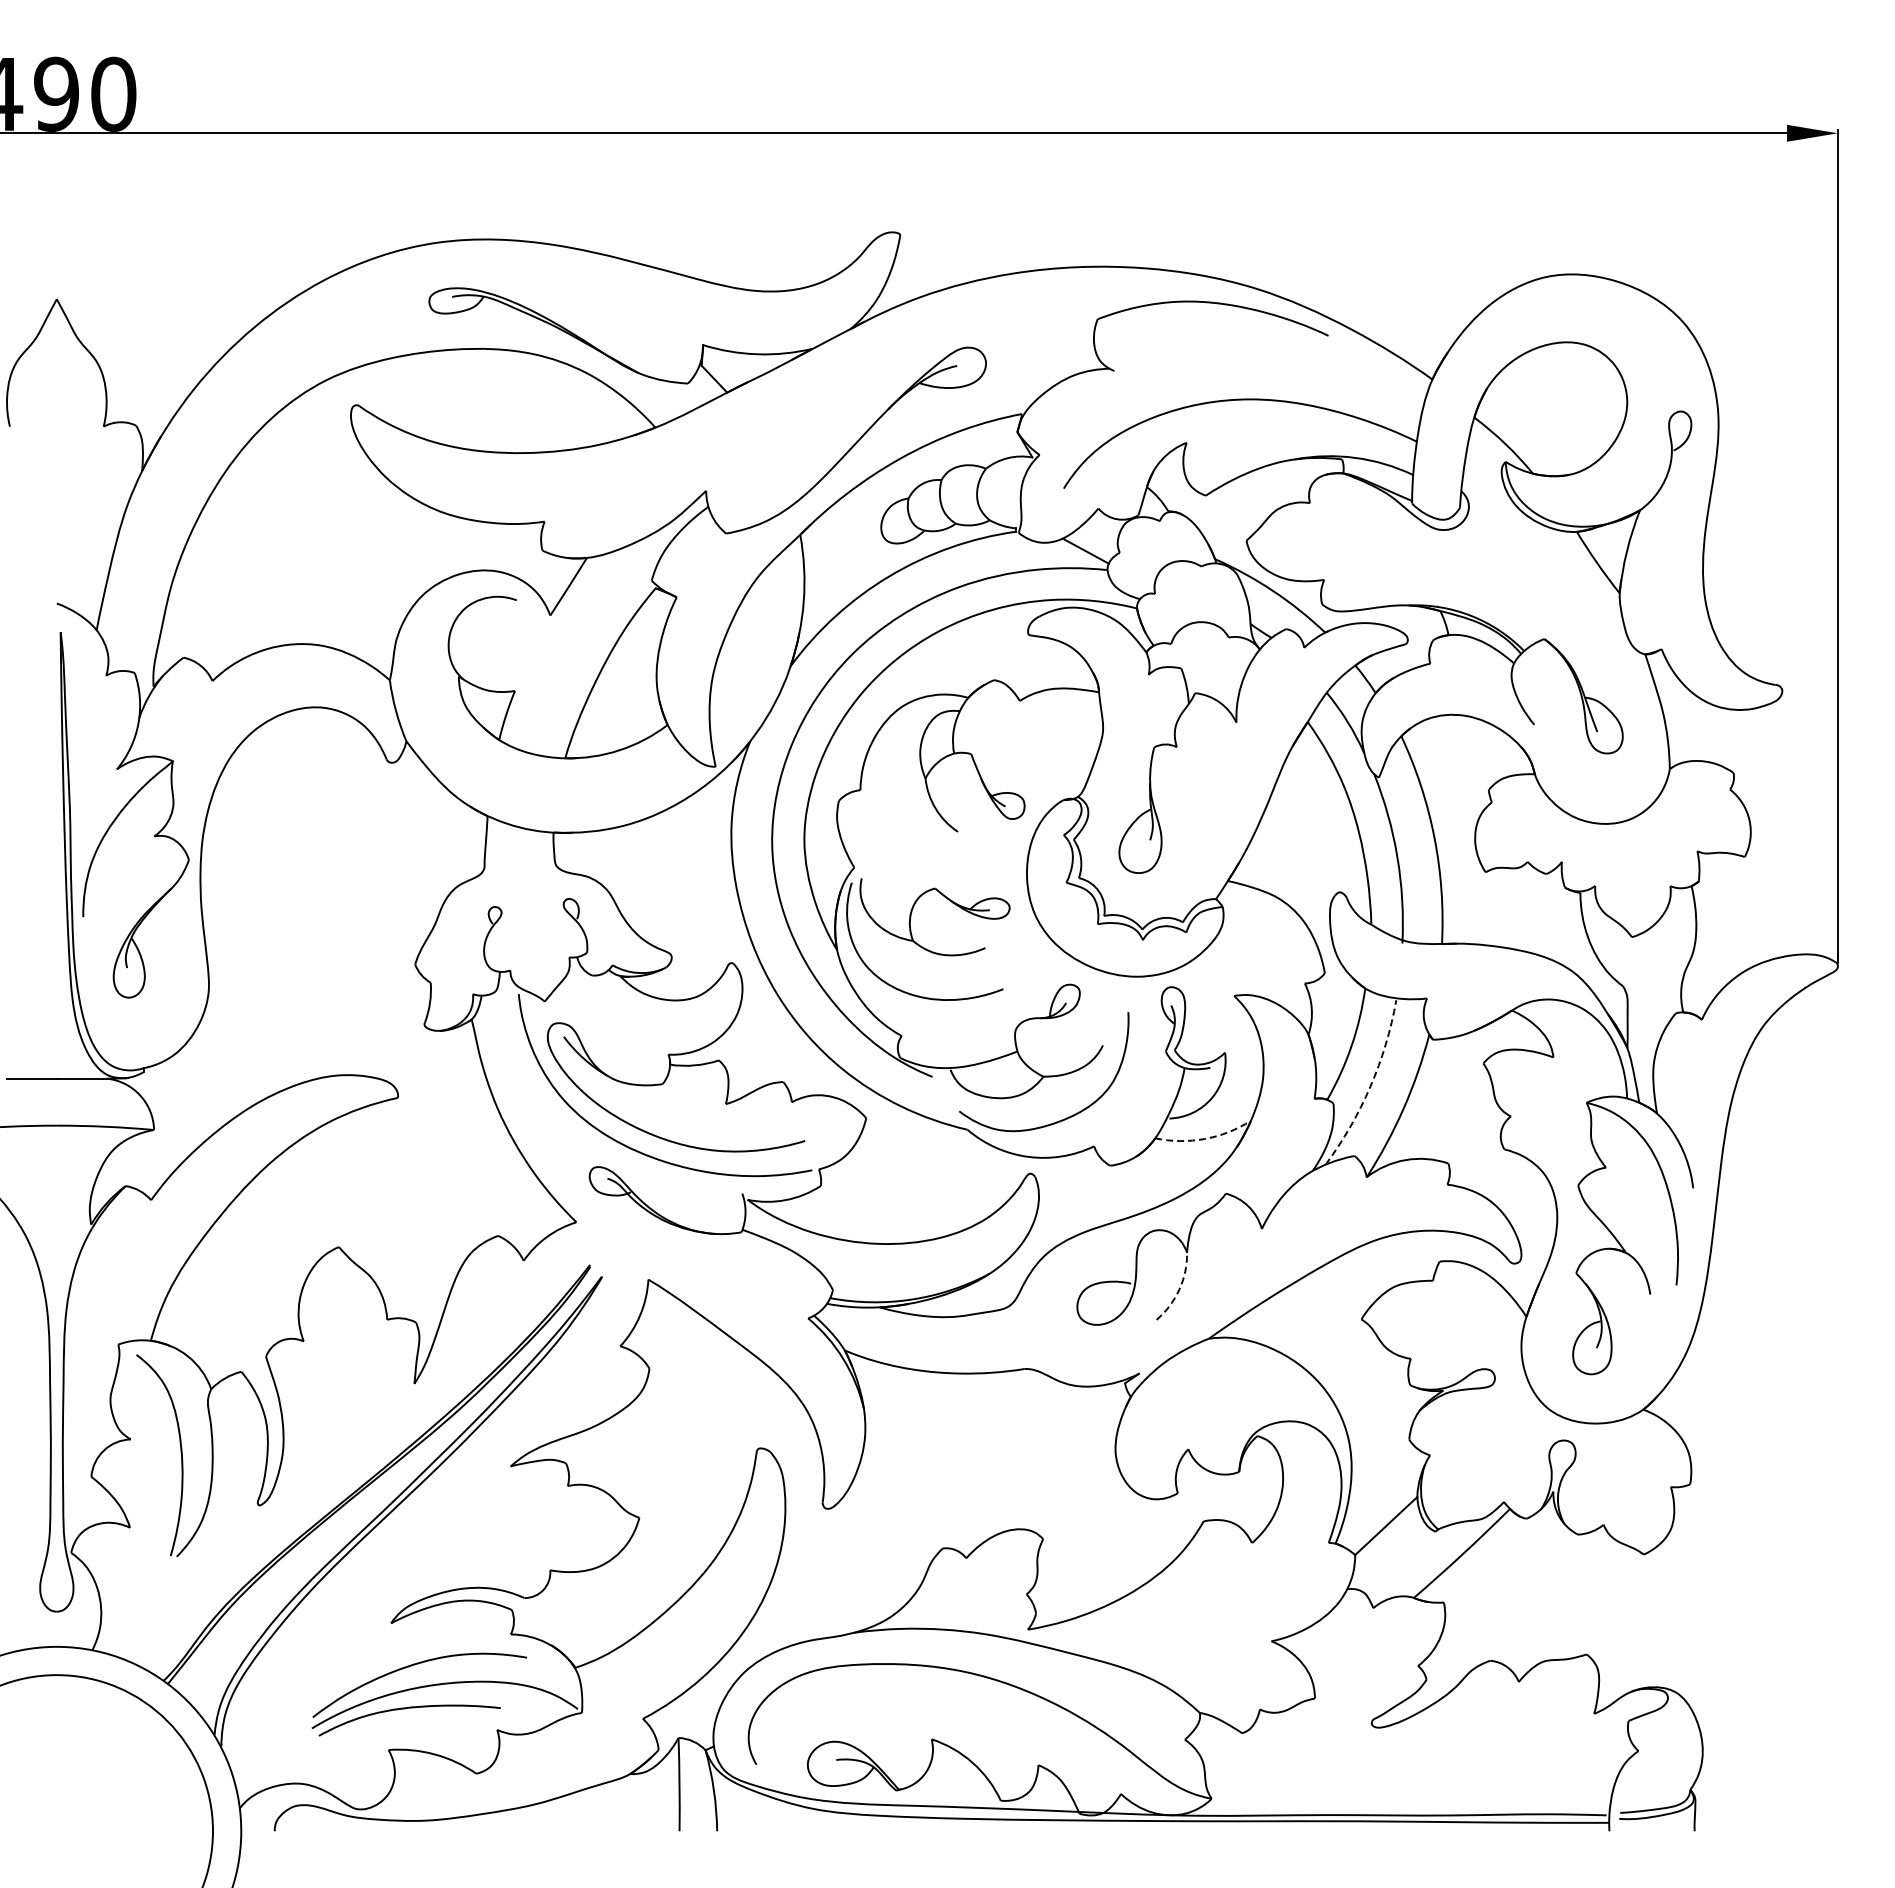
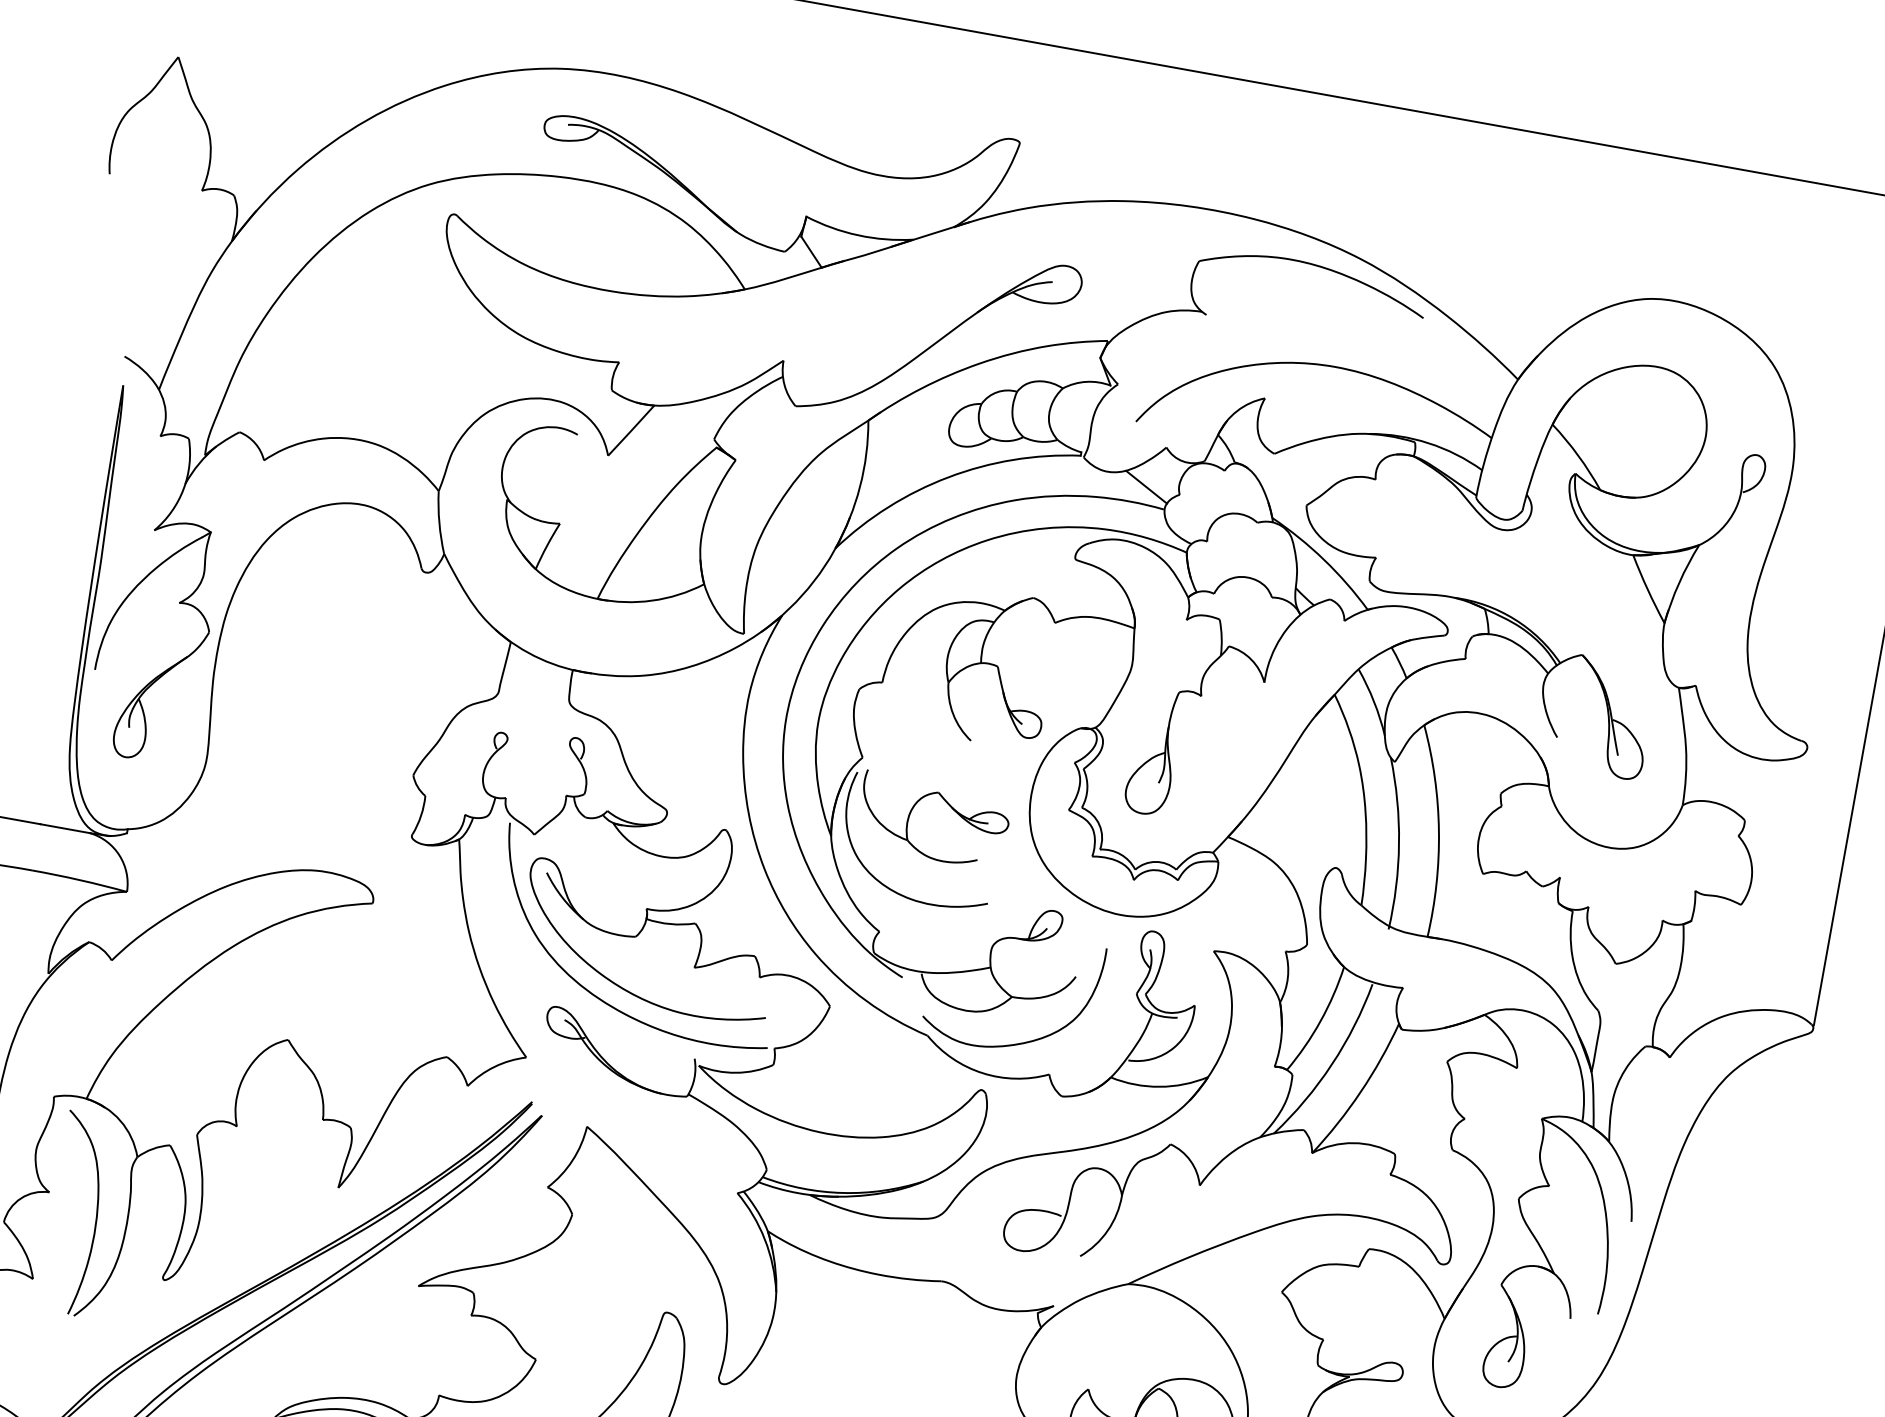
arc: (1370, 1086) -> (1331, 1064), dashed -> solid
arc: (1204, 1138) -> (1159, 1086), dashed -> solid
arc: (1179, 1289) -> (1107, 1230), dashed -> solid

